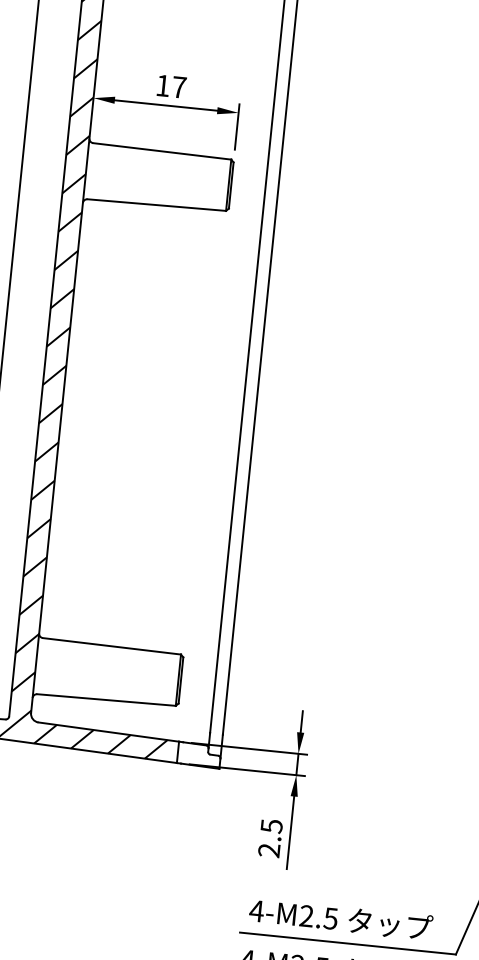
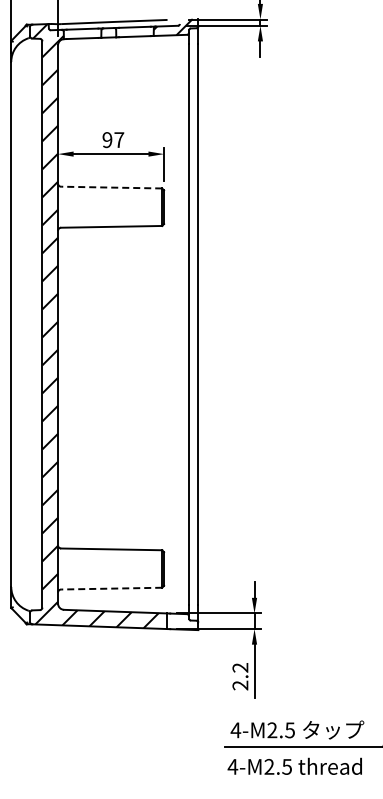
text: (163, 86) -> (107, 140), 17 -> 97
line: (162, 151) -> (111, 187), solid -> dashed
line: (106, 699) -> (111, 588), solid -> dashed
text: (271, 825) -> (240, 667), 2.5 -> 2.2

